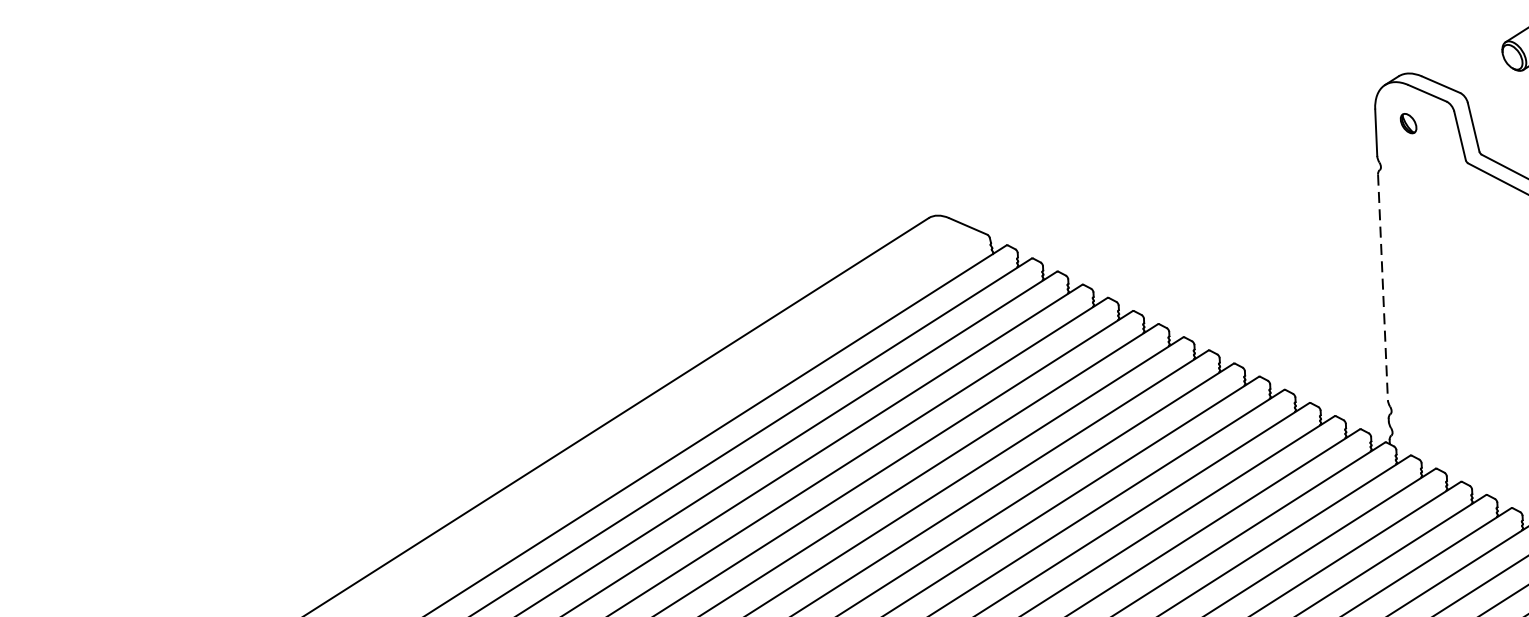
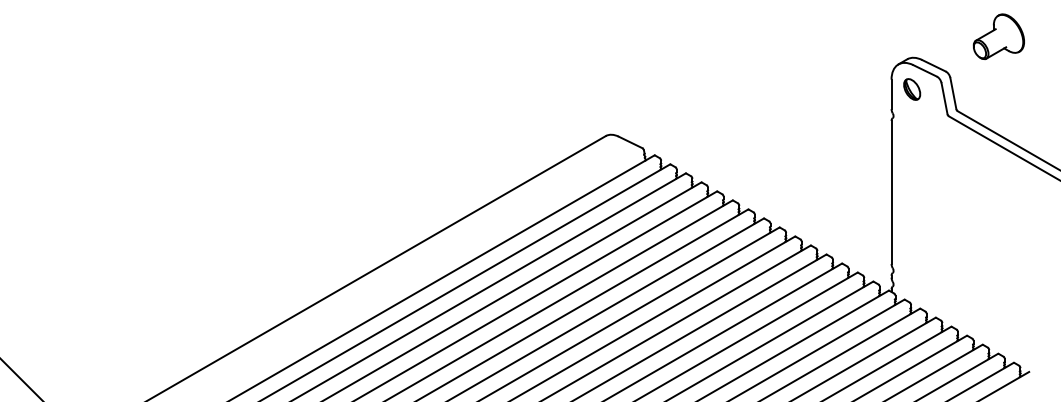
part: (1408, 123) -> (912, 89), size x1.67
line: (1382, 287) -> (891, 192), dashed -> solid

